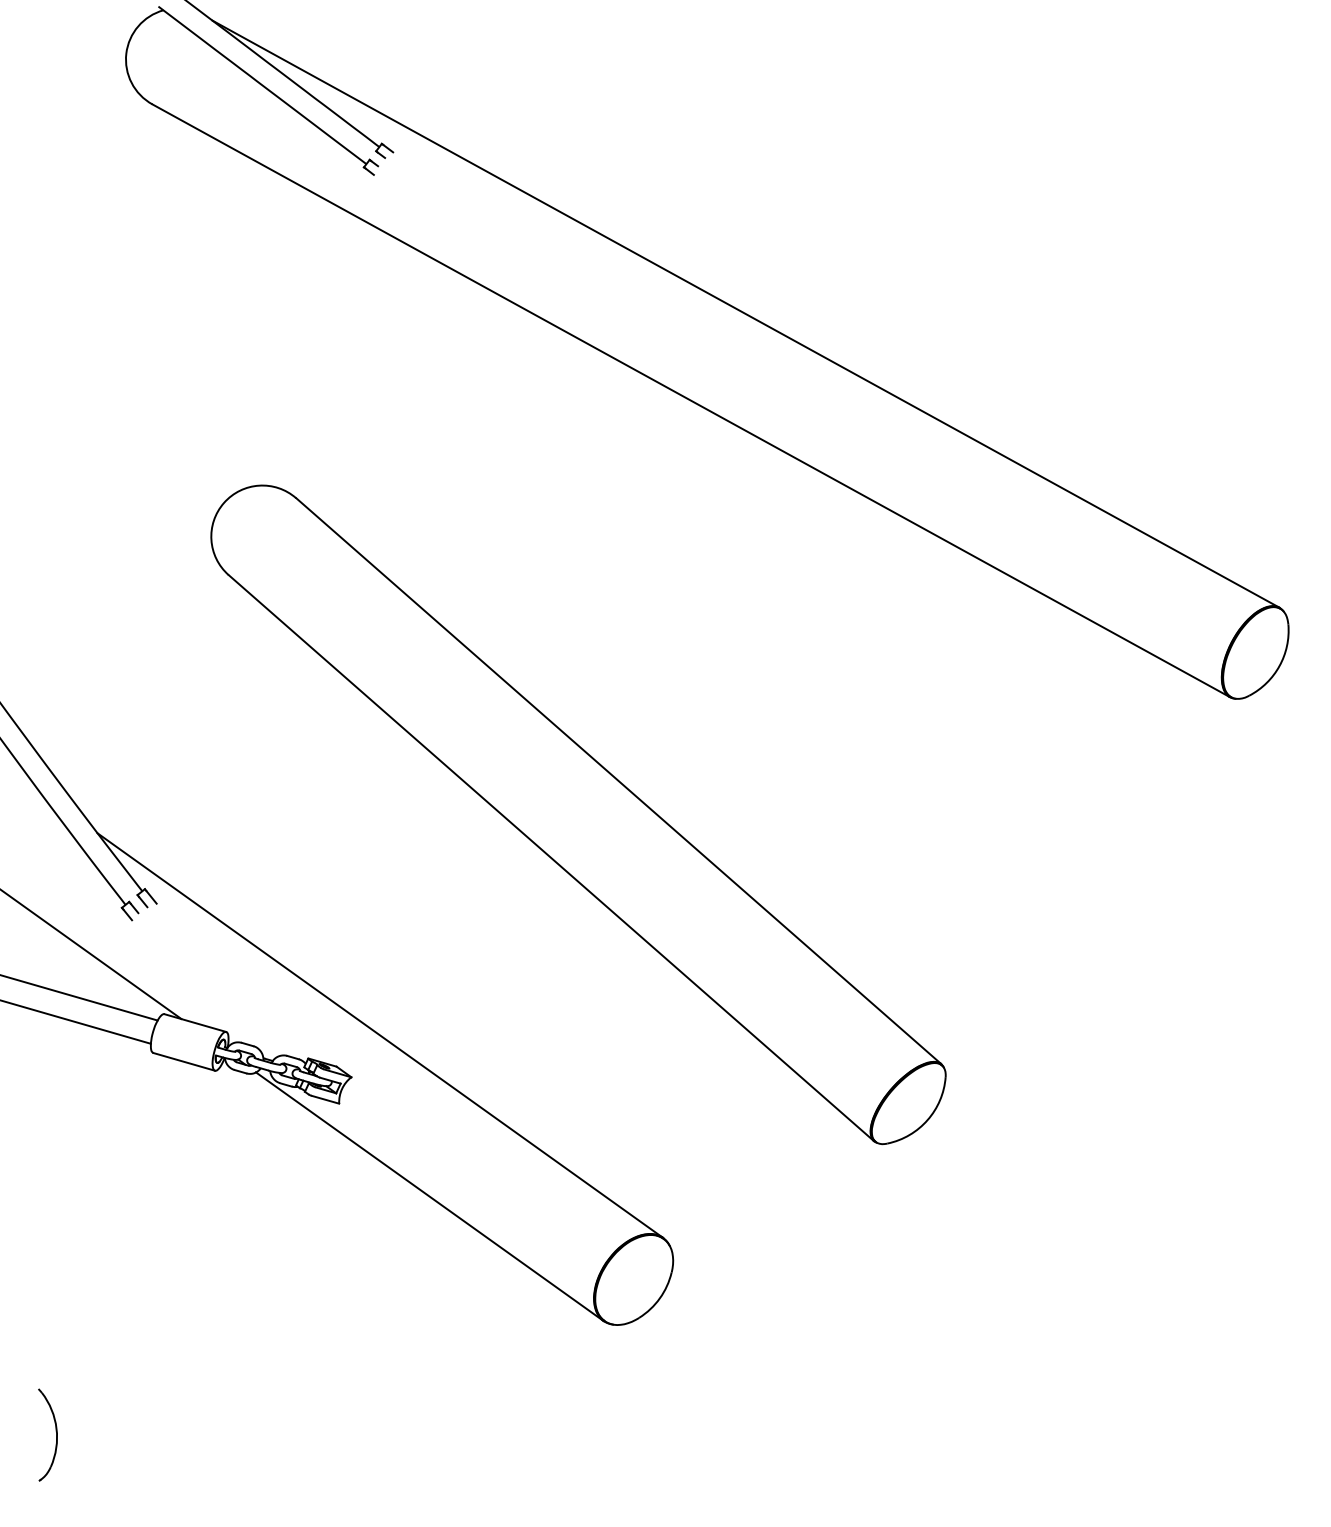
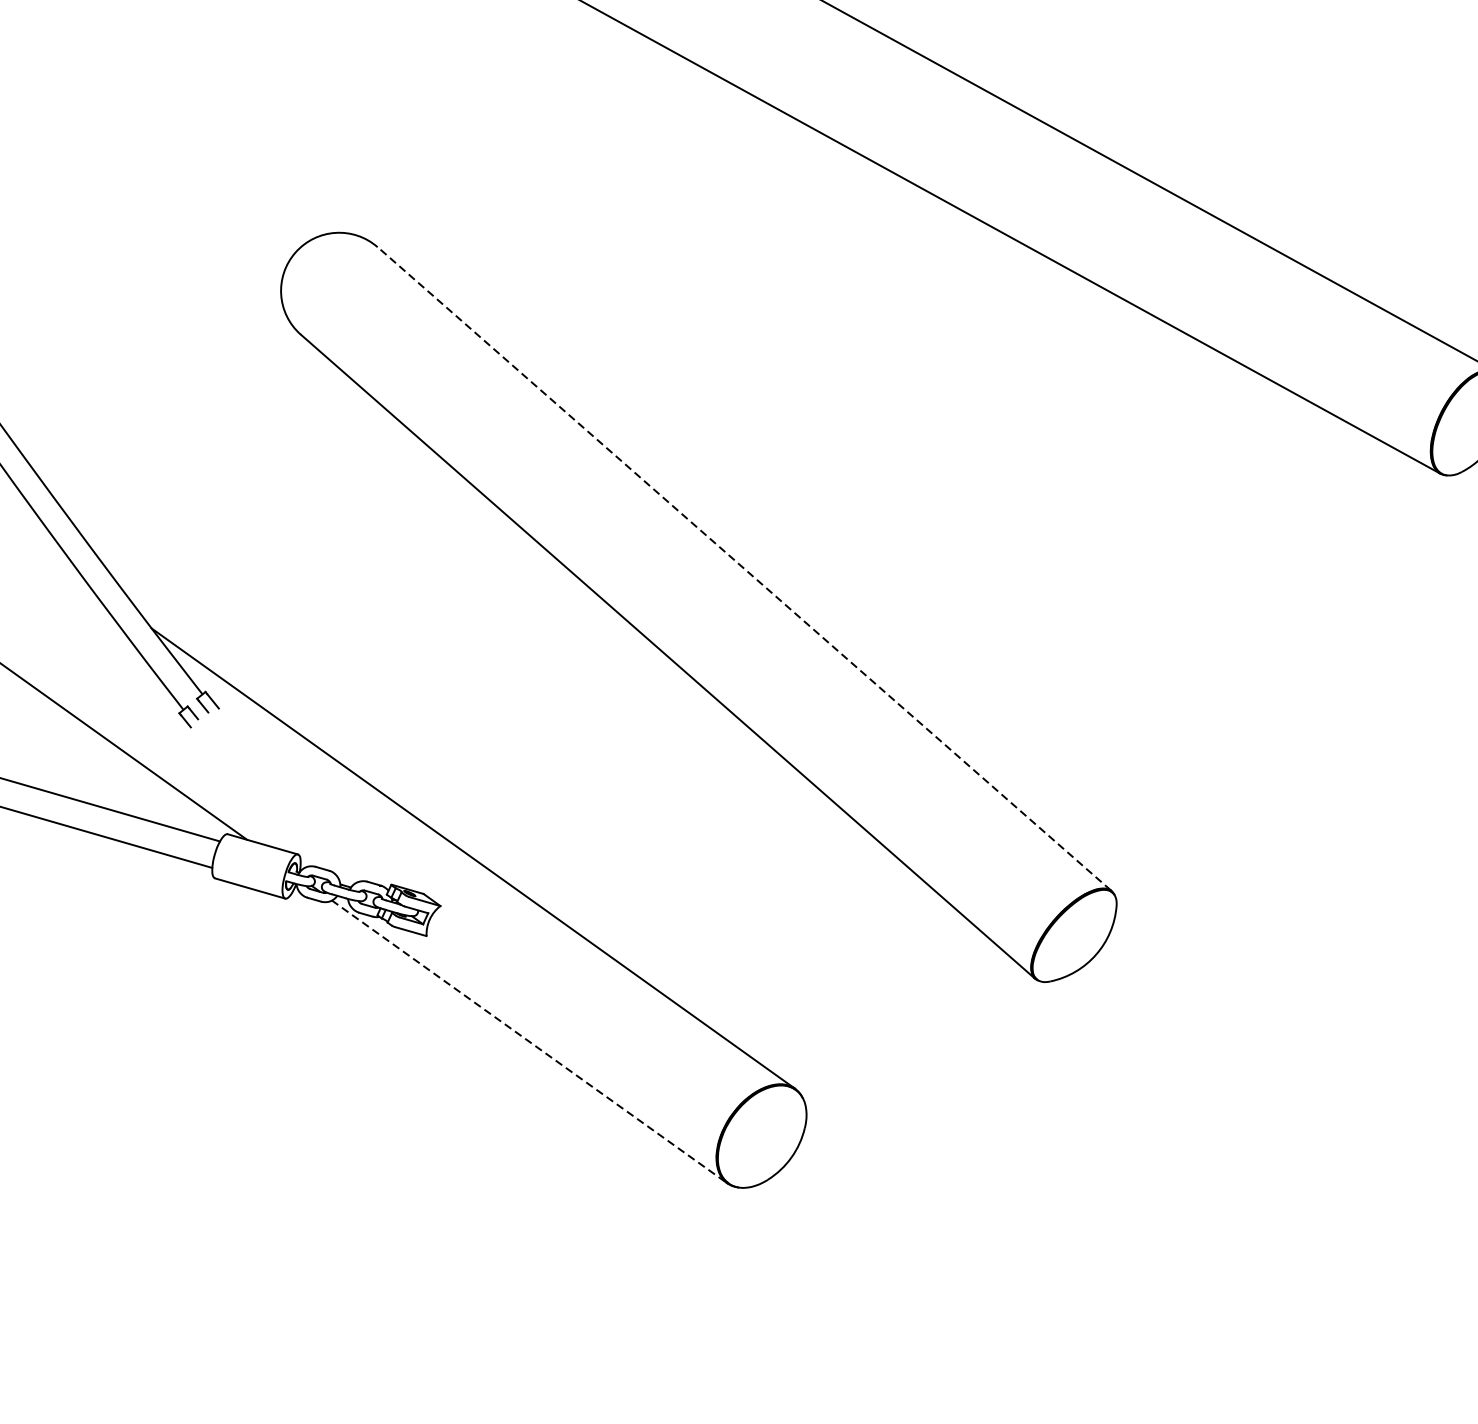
line: (618, 780) -> (744, 568), solid -> dashed
line: (429, 1196) -> (529, 1041), solid -> dashed
part: (55, 1431) -> (103, 1309), removed

